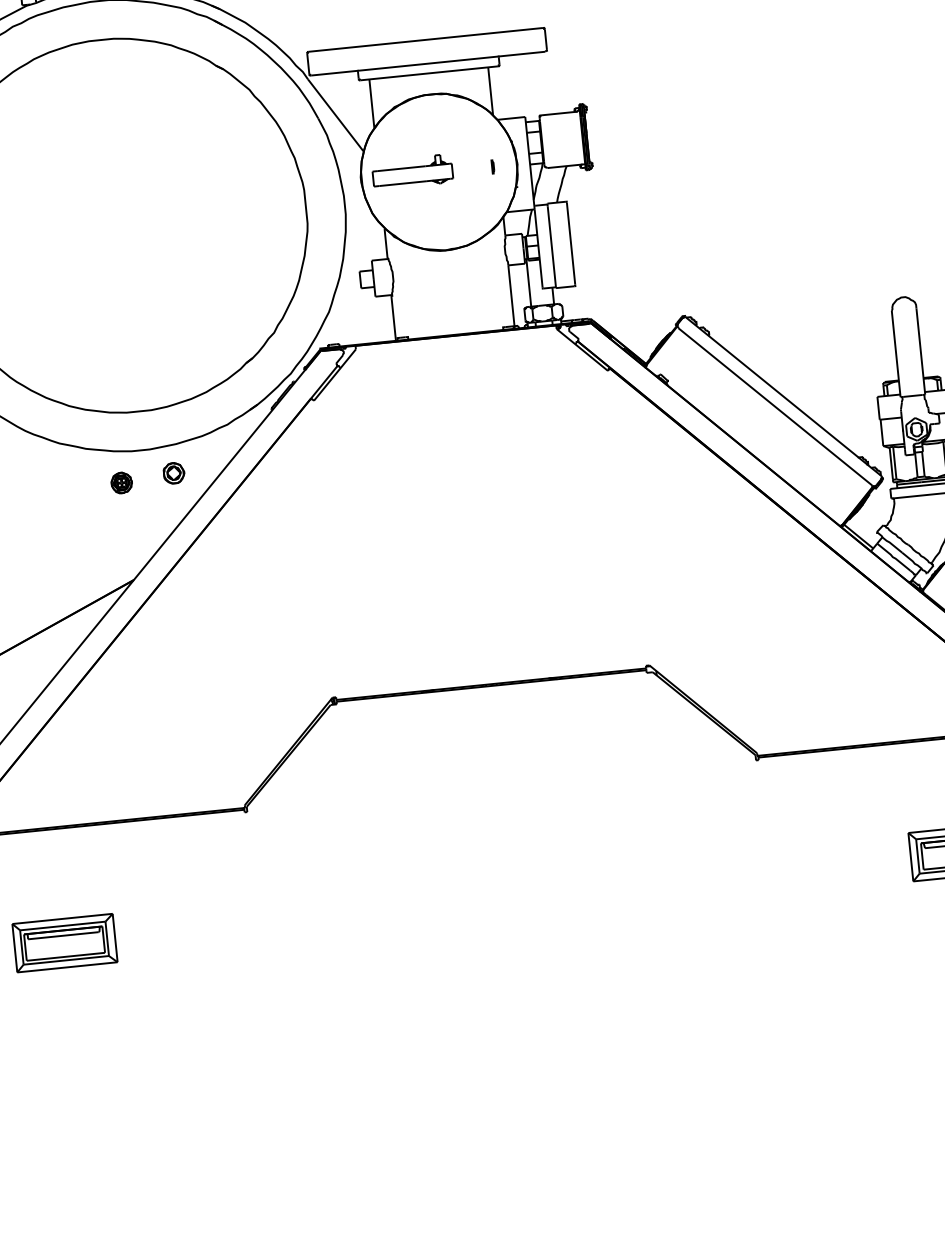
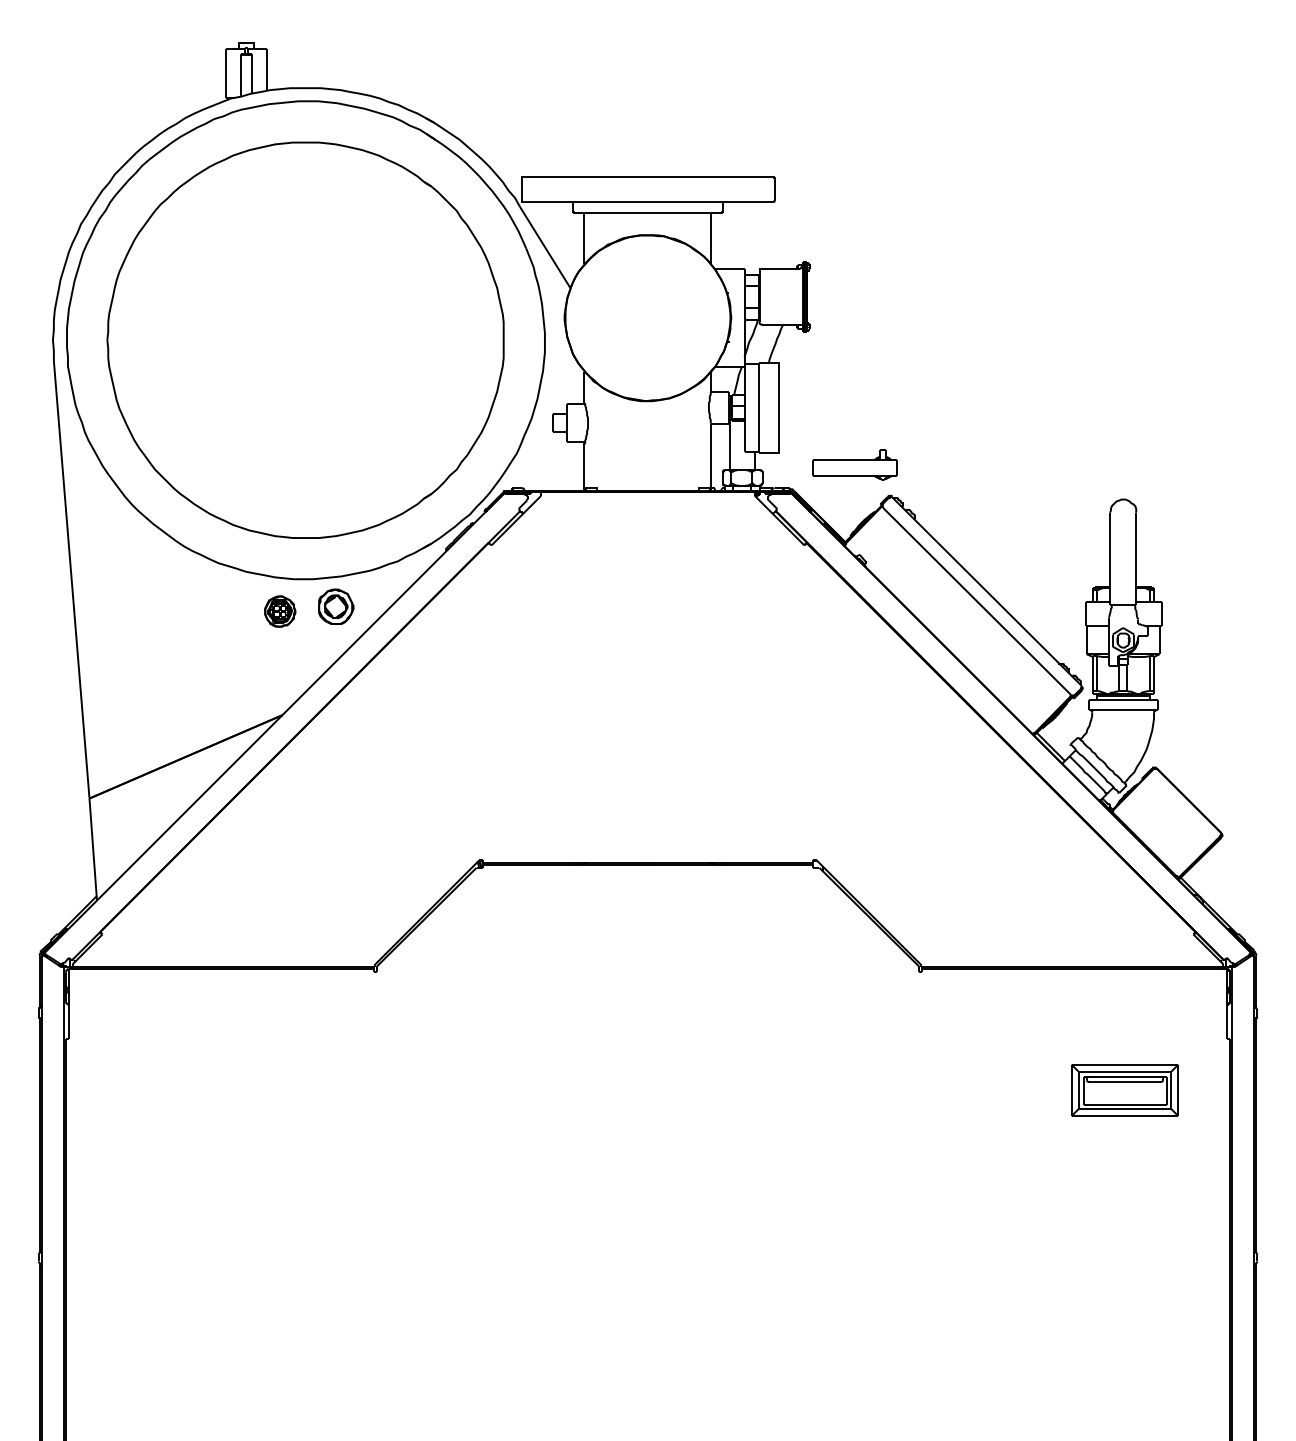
line: (492, 167) -> (704, 318), removed
part: (412, 171) -> (854, 464), moved
part: (174, 472) -> (336, 606), size x1.6
part: (121, 482) -> (279, 611), size x1.4
part: (64, 943) -> (170, 1090), removed

